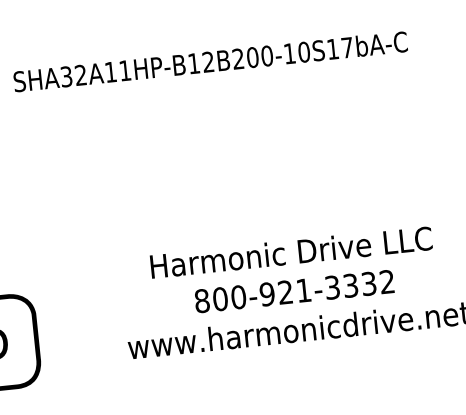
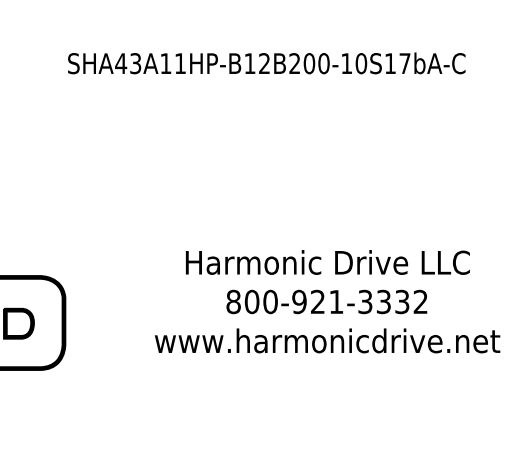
text: (73, 75) -> (128, 63), SHA32A11HP-B12B200-10S17bA-C -> SHA43A11HP-B12B200-10S17bA-C

